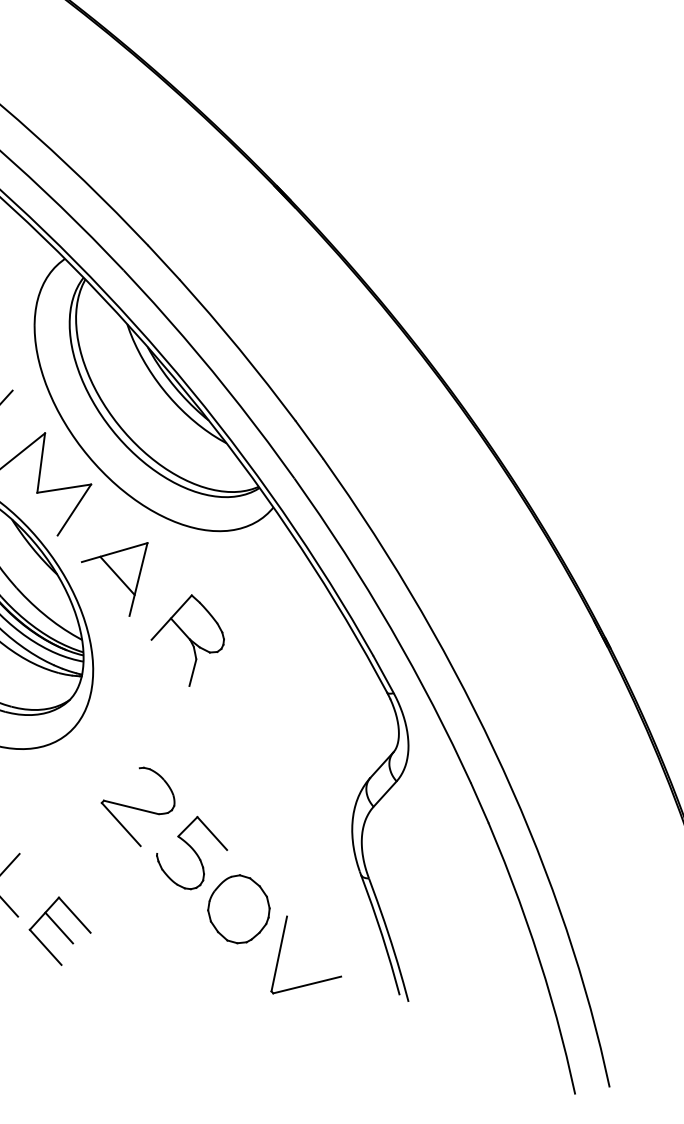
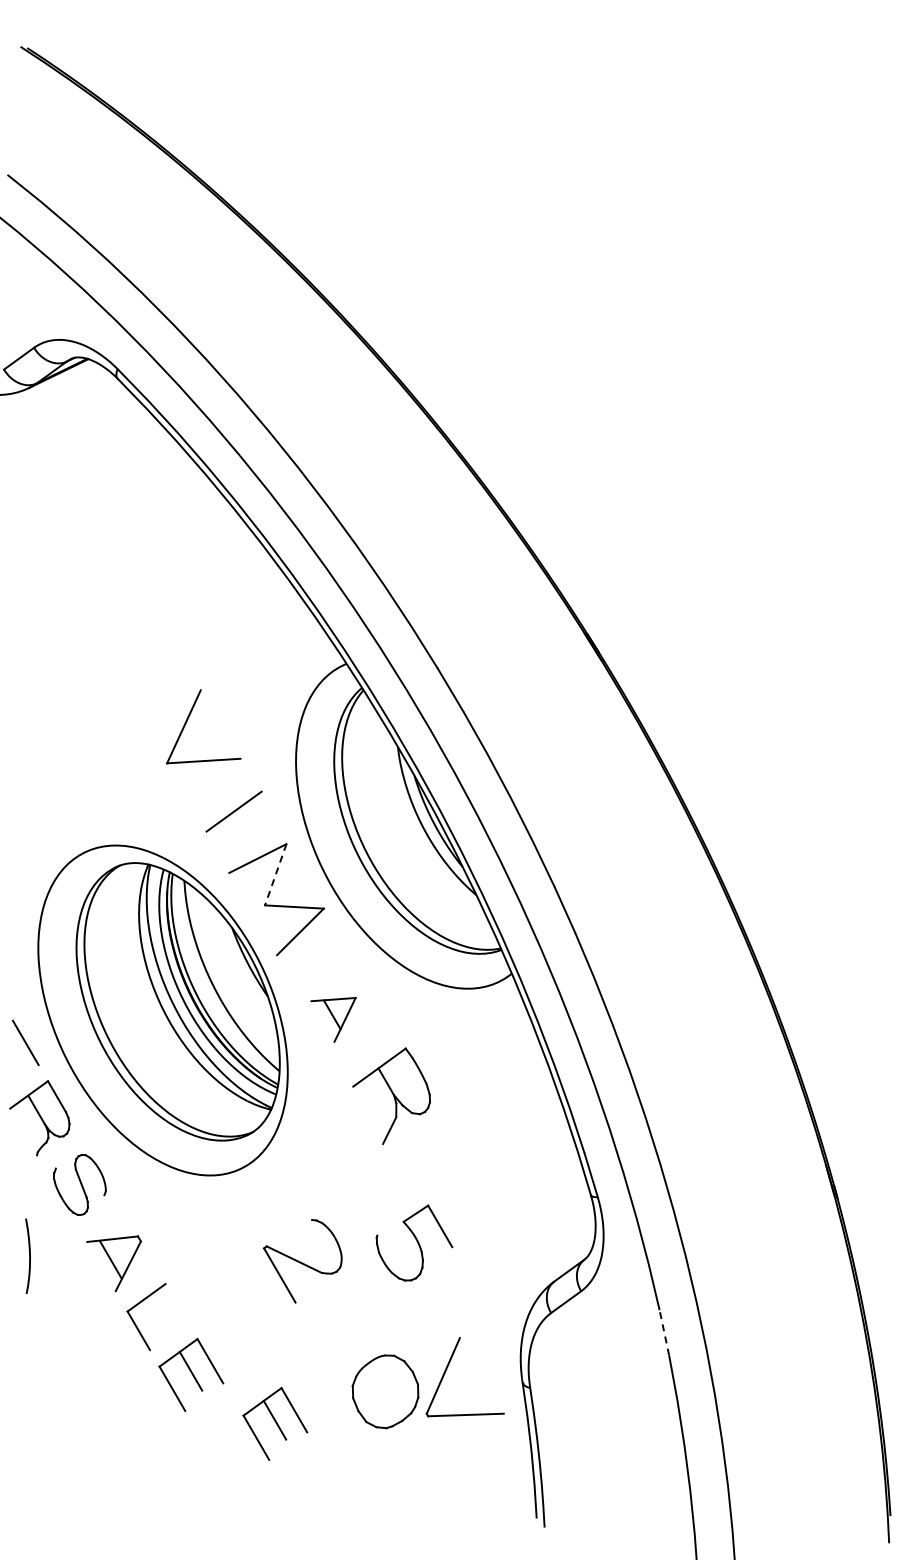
line: (41, 463) -> (275, 875), solid -> dashed
part: (120, 582) -> (333, 1019), size x0.6
line: (479, 802) -> (664, 1332), solid -> dashed
part: (192, 853) -> (414, 1242), moved
part: (281, 947) -> (447, 1369), moved
part: (145, 959) -> (275, 1423), added

